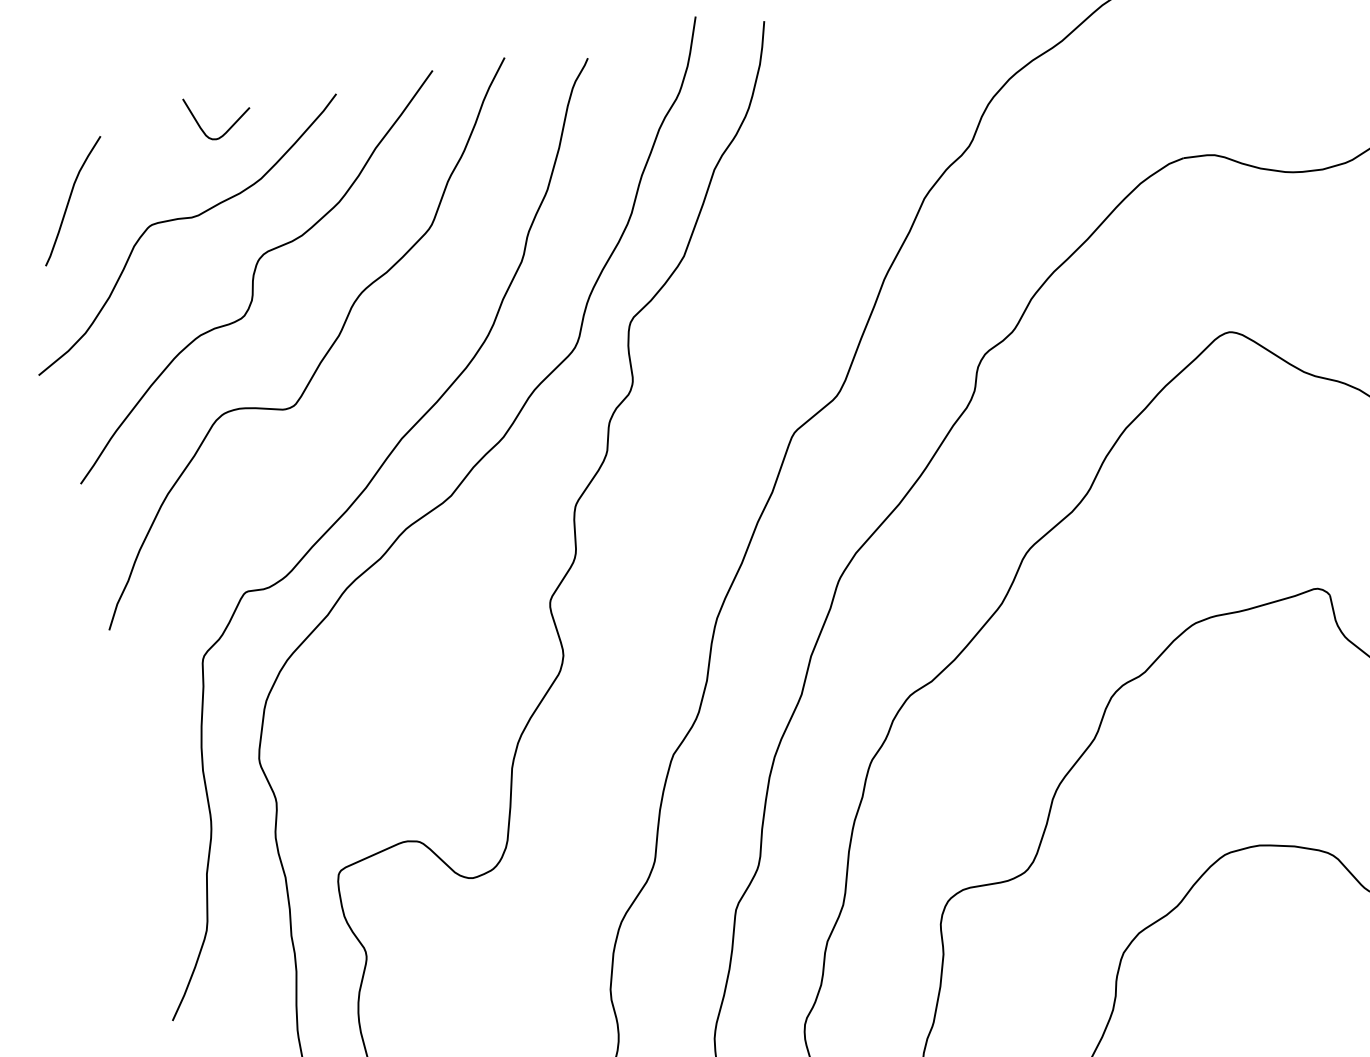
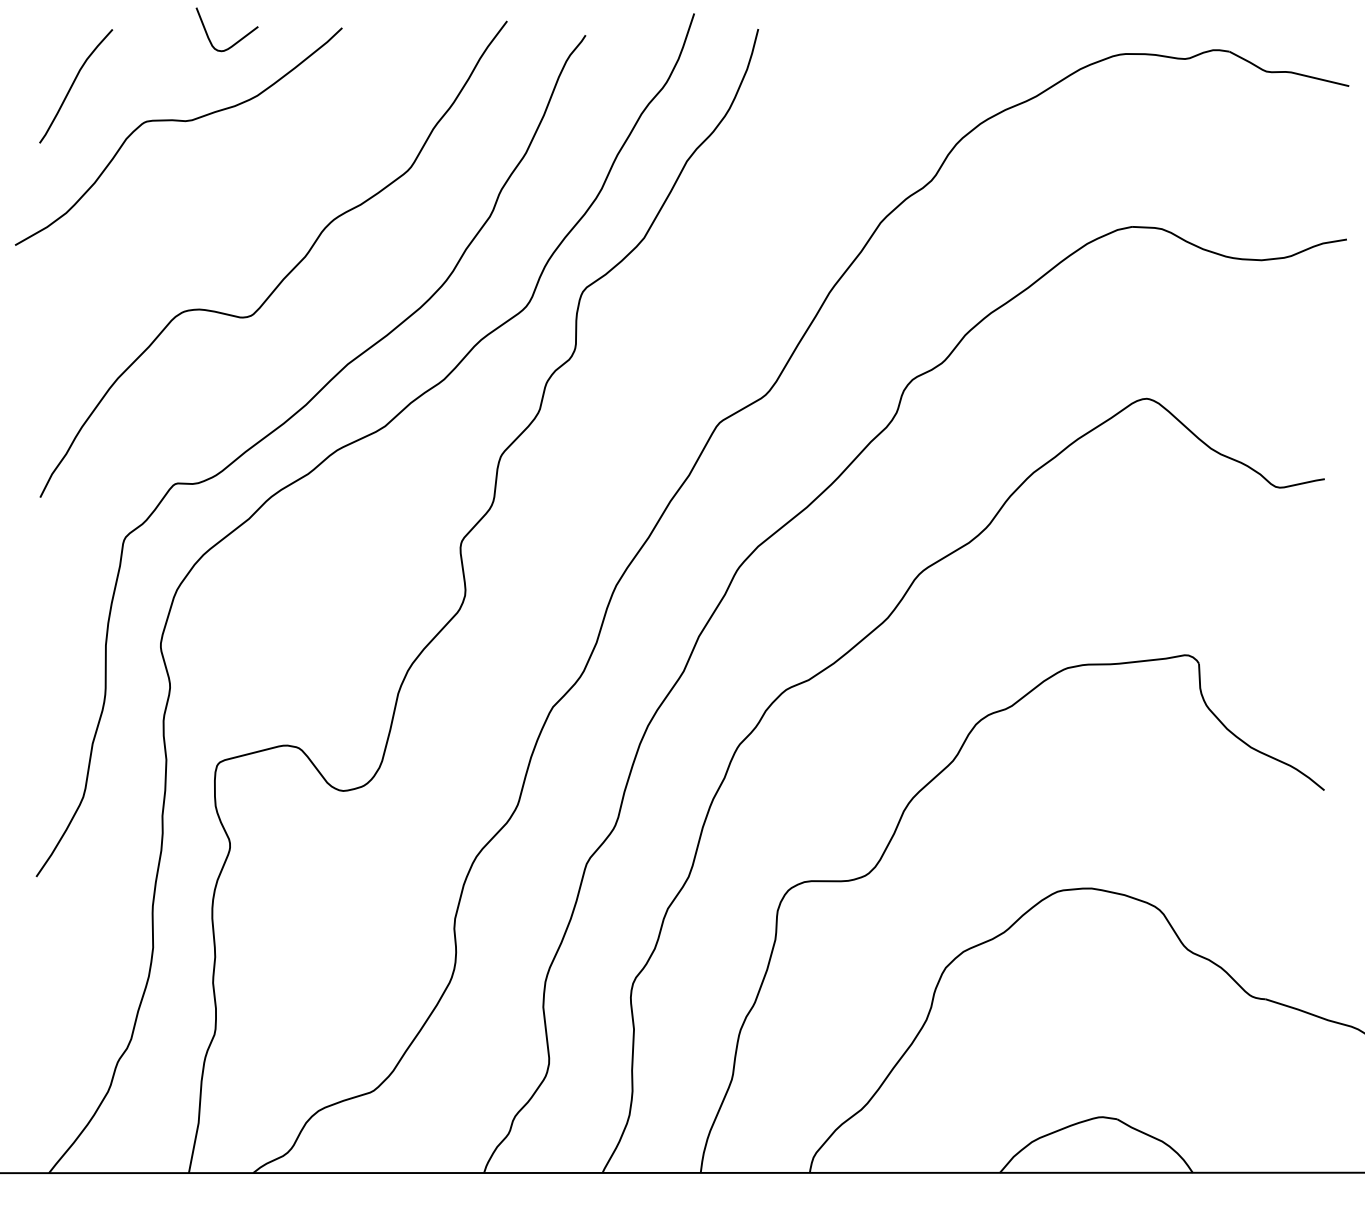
curve: (254, 278) -> (234, 188), removed

